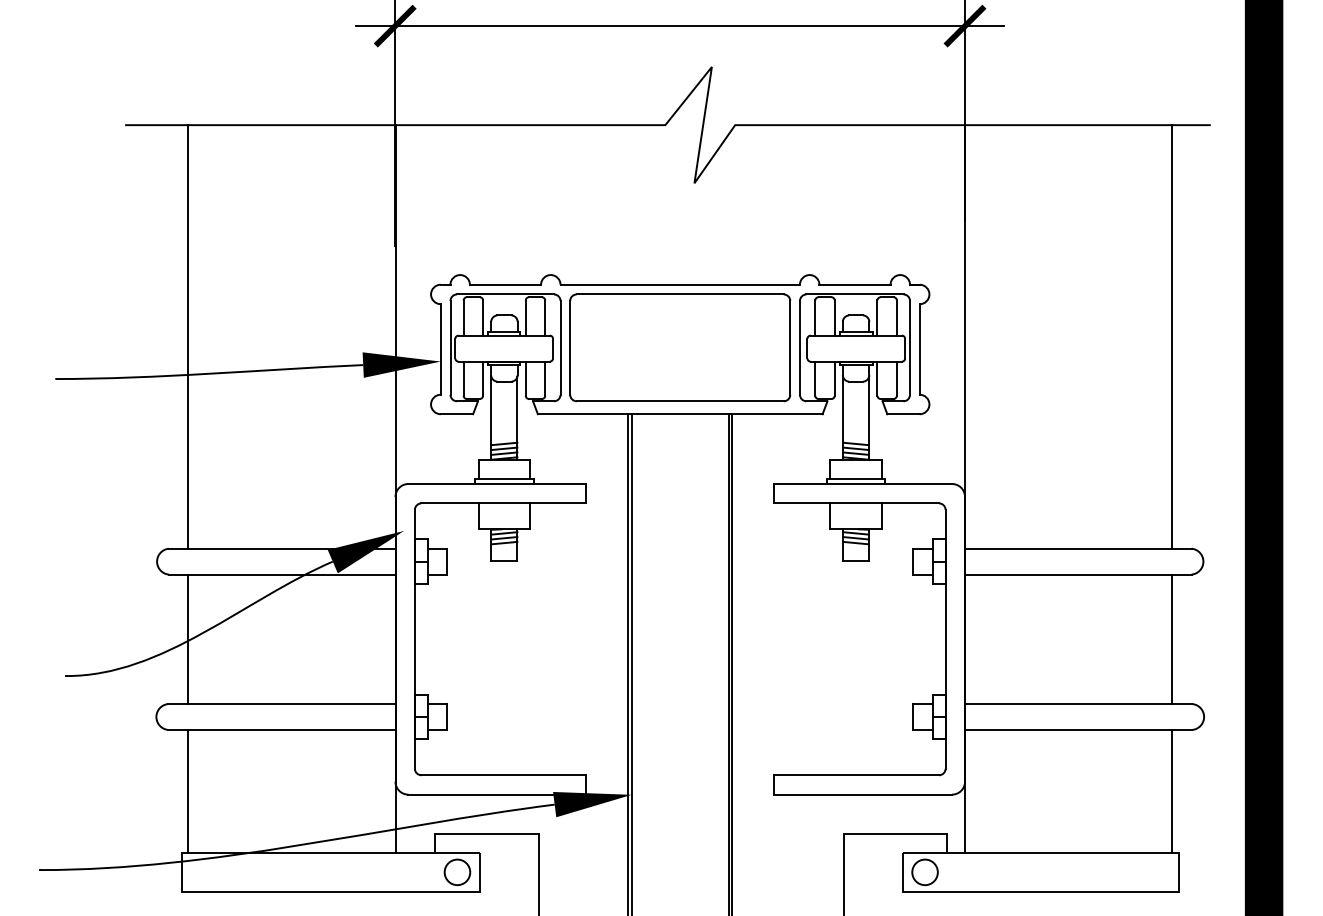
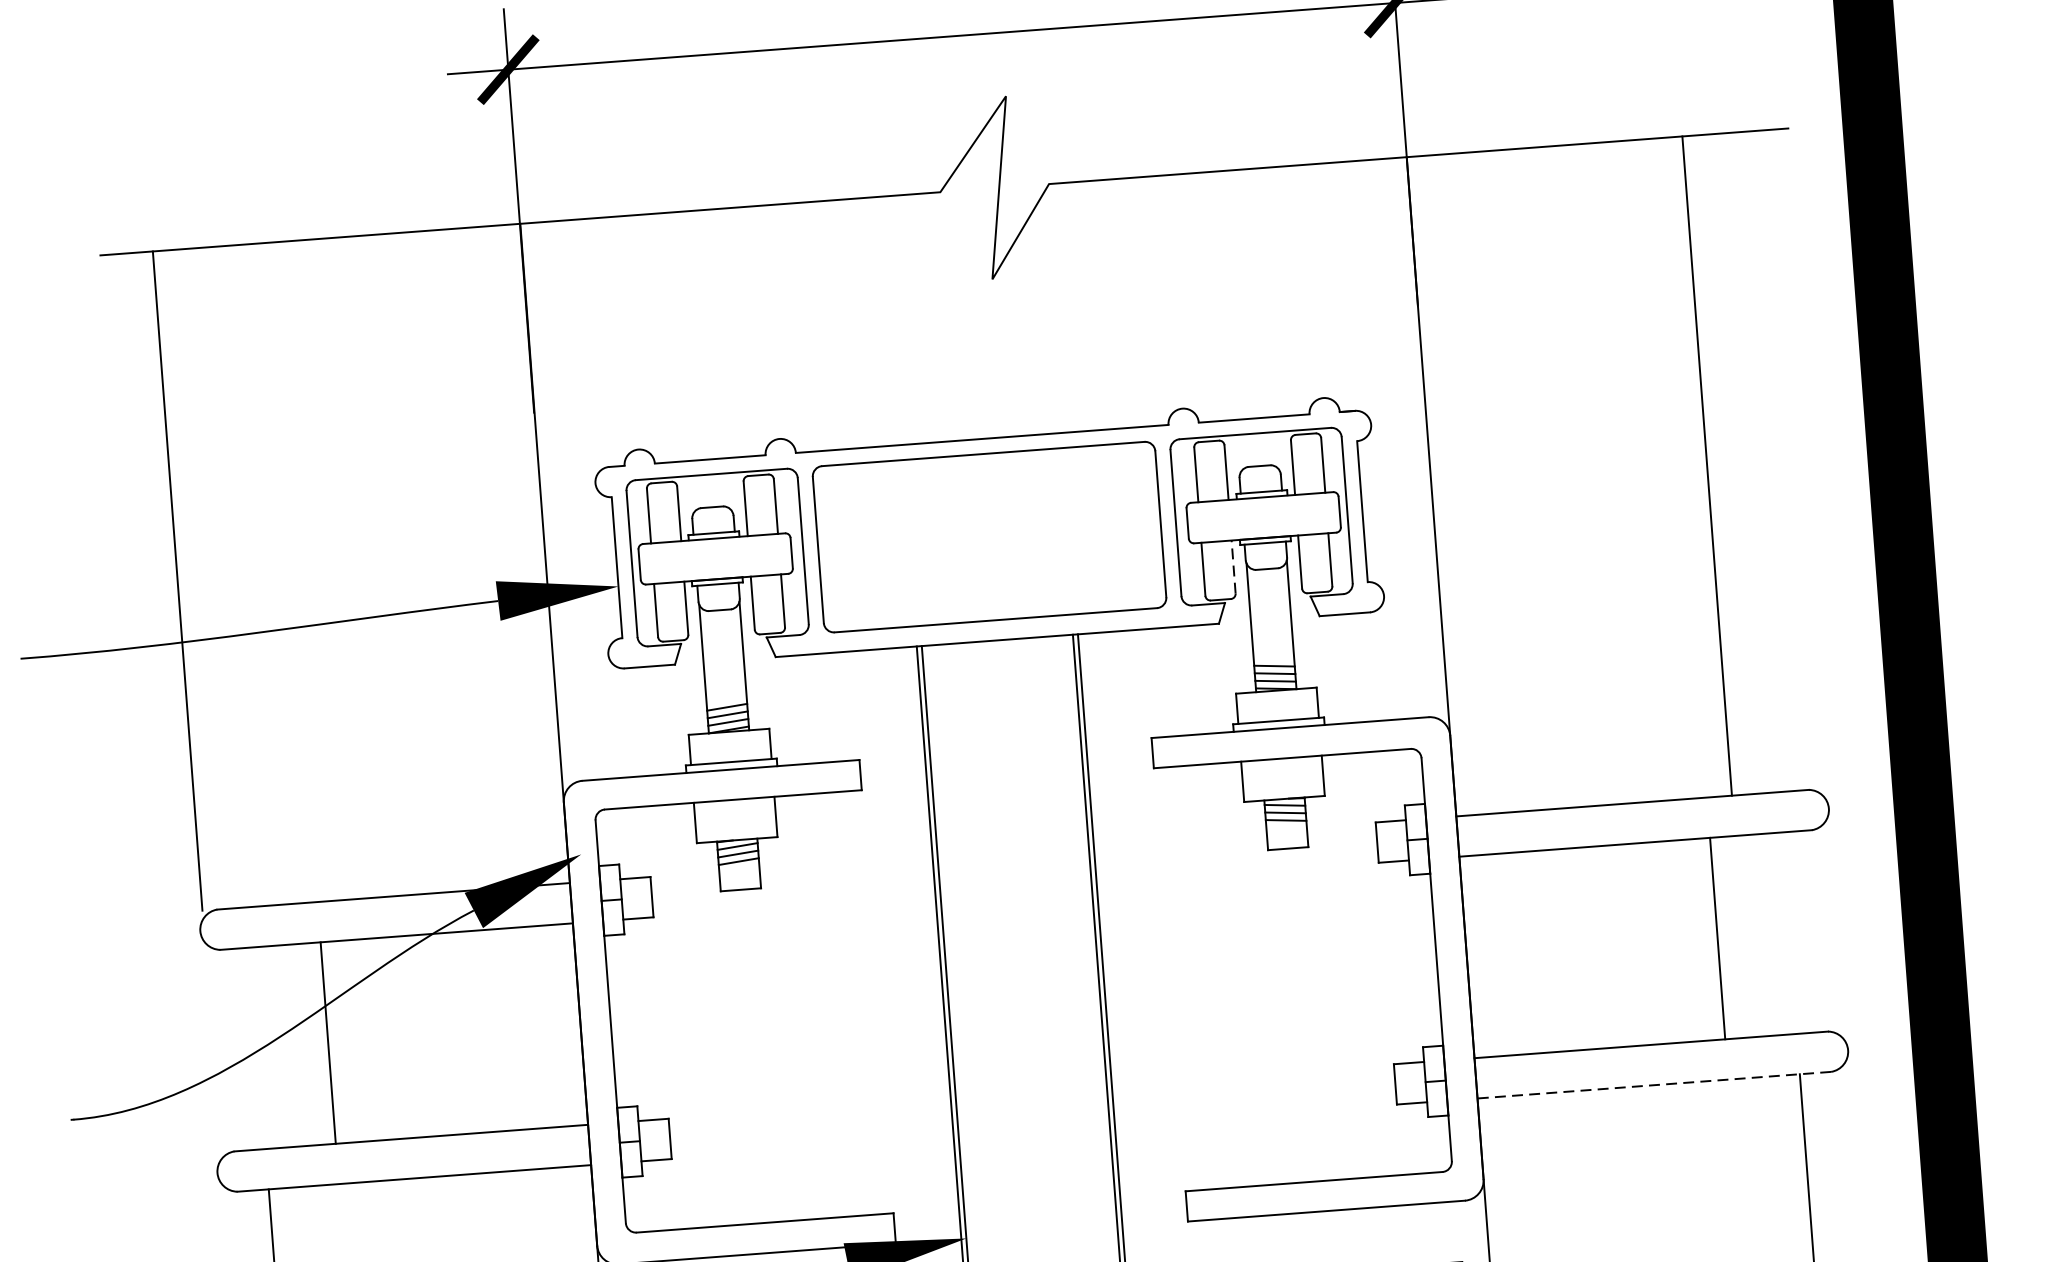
line: (188, 336) -> (177, 580), moved
line: (1172, 336) -> (1707, 465), moved
line: (834, 378) -> (1233, 566), solid -> dashed
line: (188, 639) -> (328, 1043), moved
line: (1172, 639) -> (1718, 938), moved
line: (1078, 729) -> (1654, 1084), solid -> dashed

